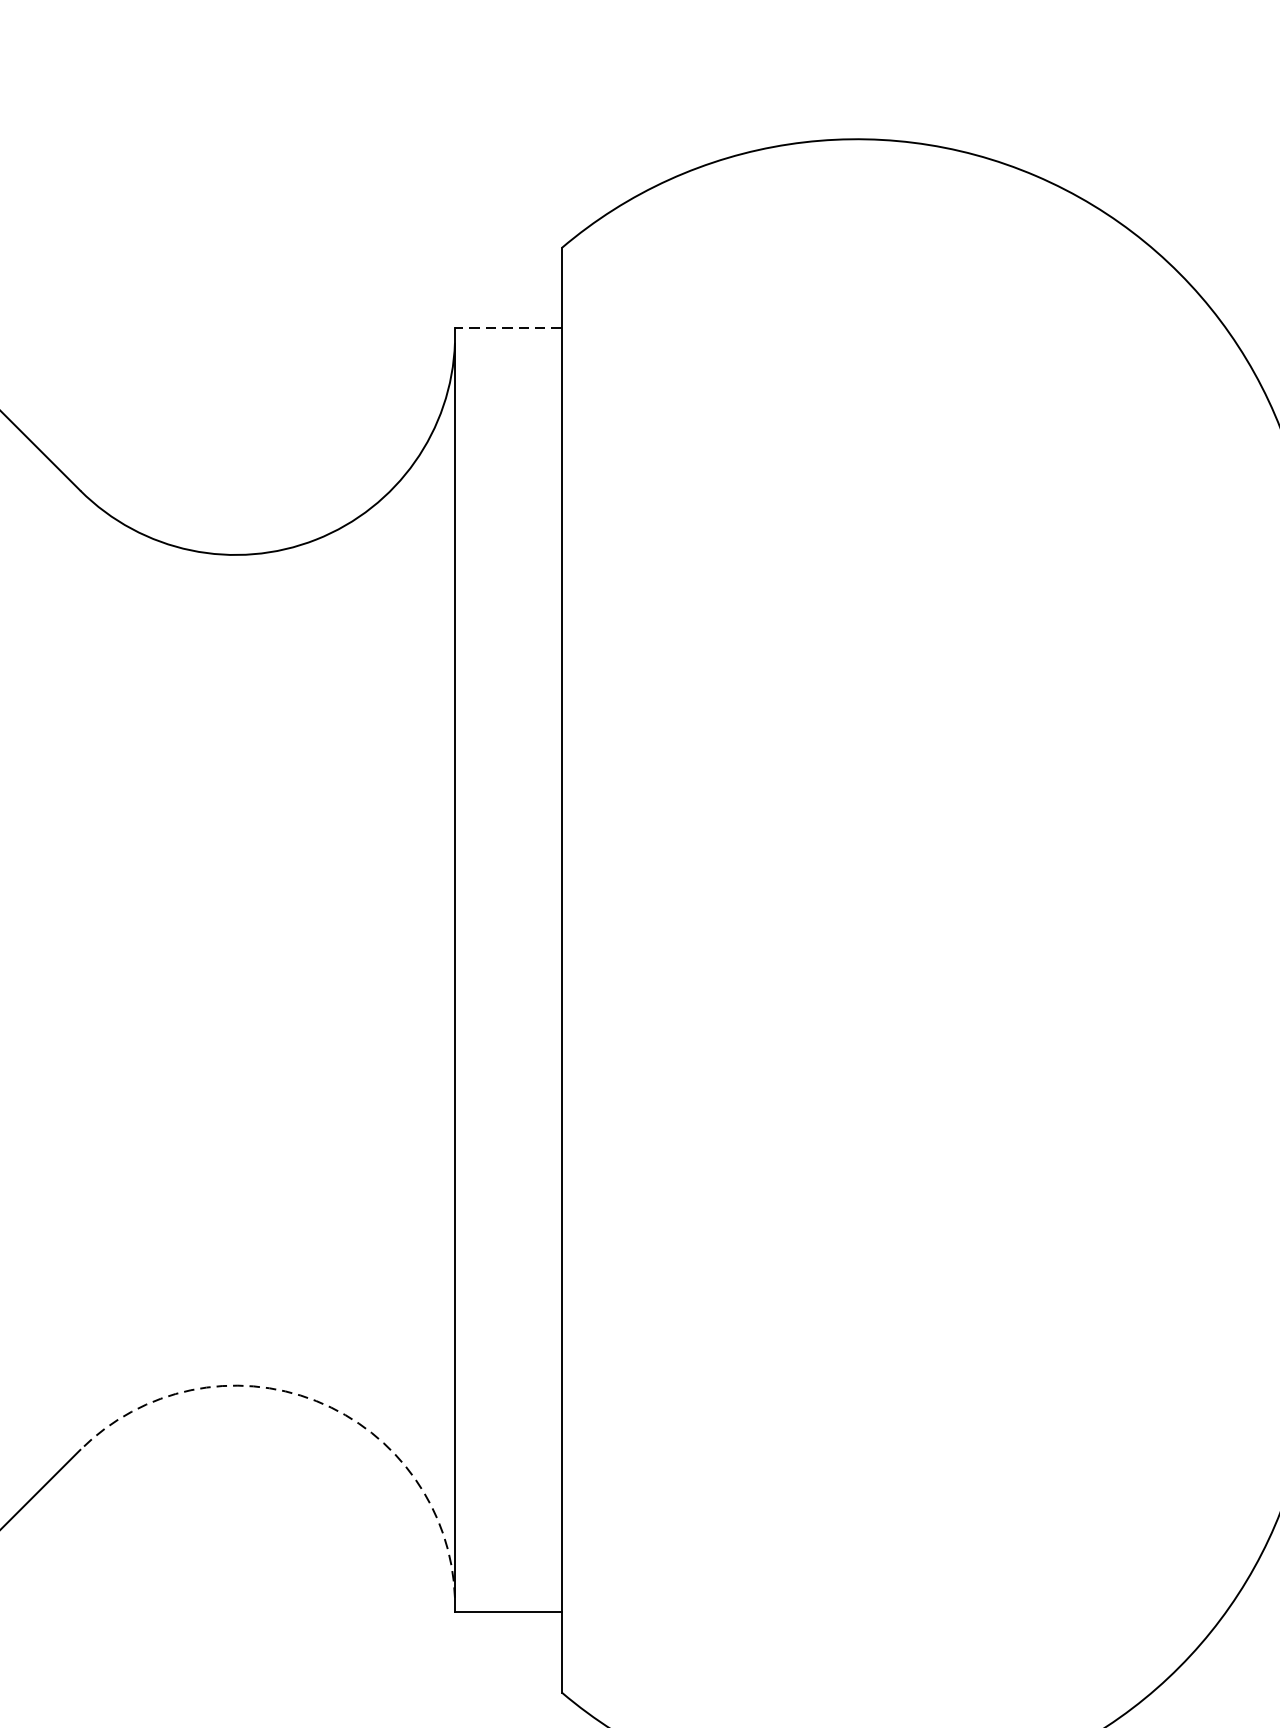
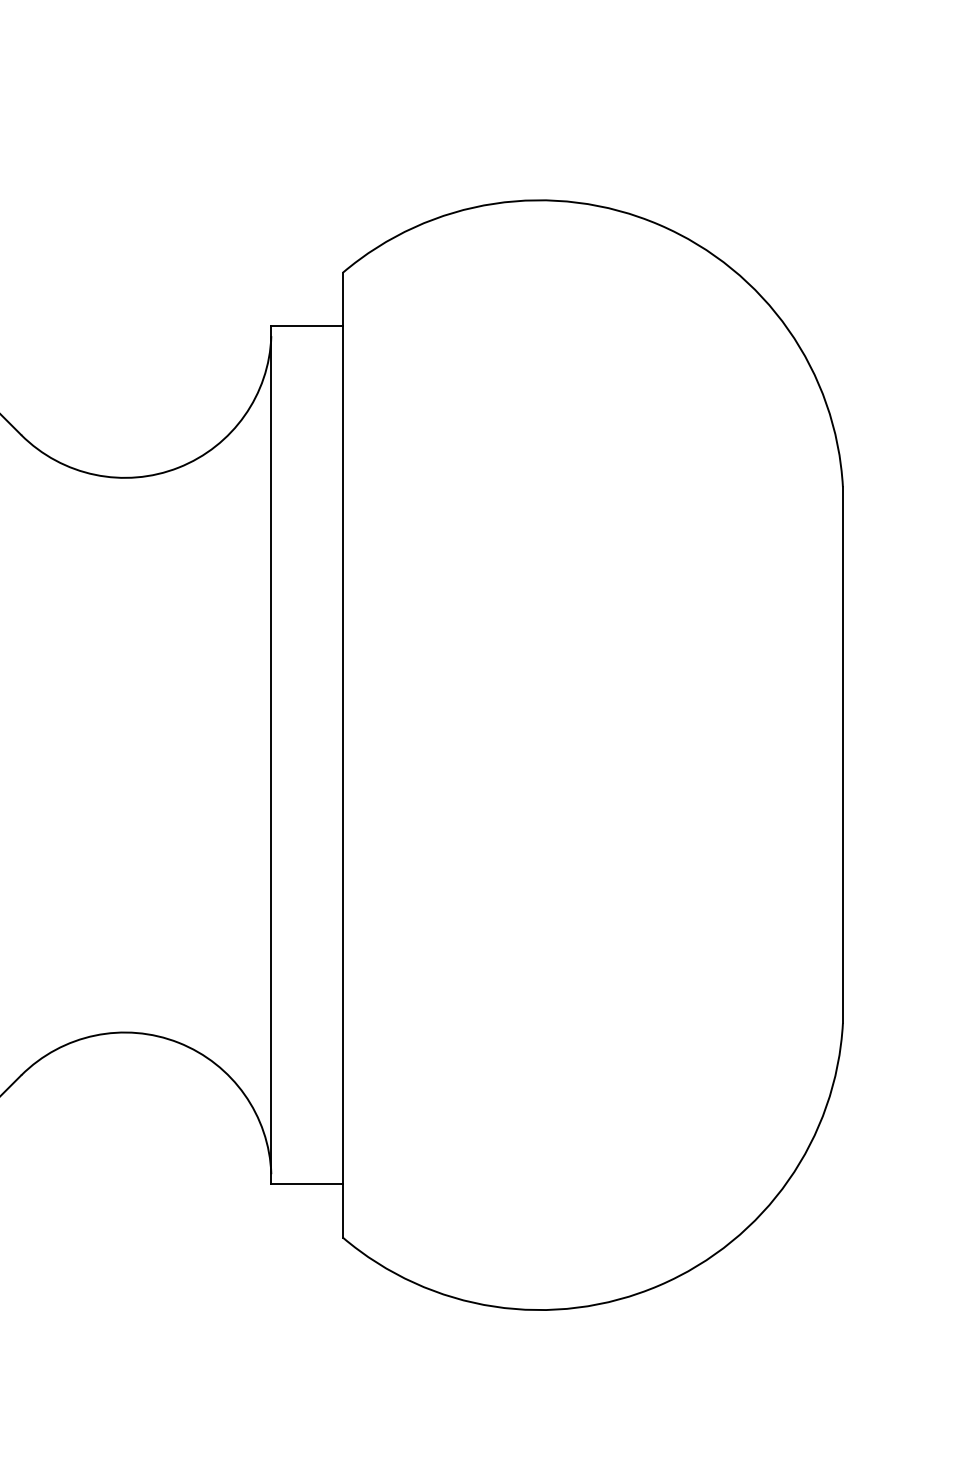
line: (509, 328) -> (307, 326), dashed -> solid
arc: (315, 1400) -> (178, 1042), dashed -> solid

